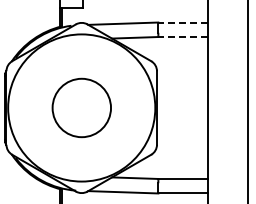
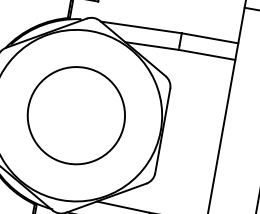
line: (182, 22) -> (209, 38), dashed -> solid
line: (182, 37) -> (206, 55), dashed -> solid
circle: (81, 107) -> (76, 115), size x1.43

